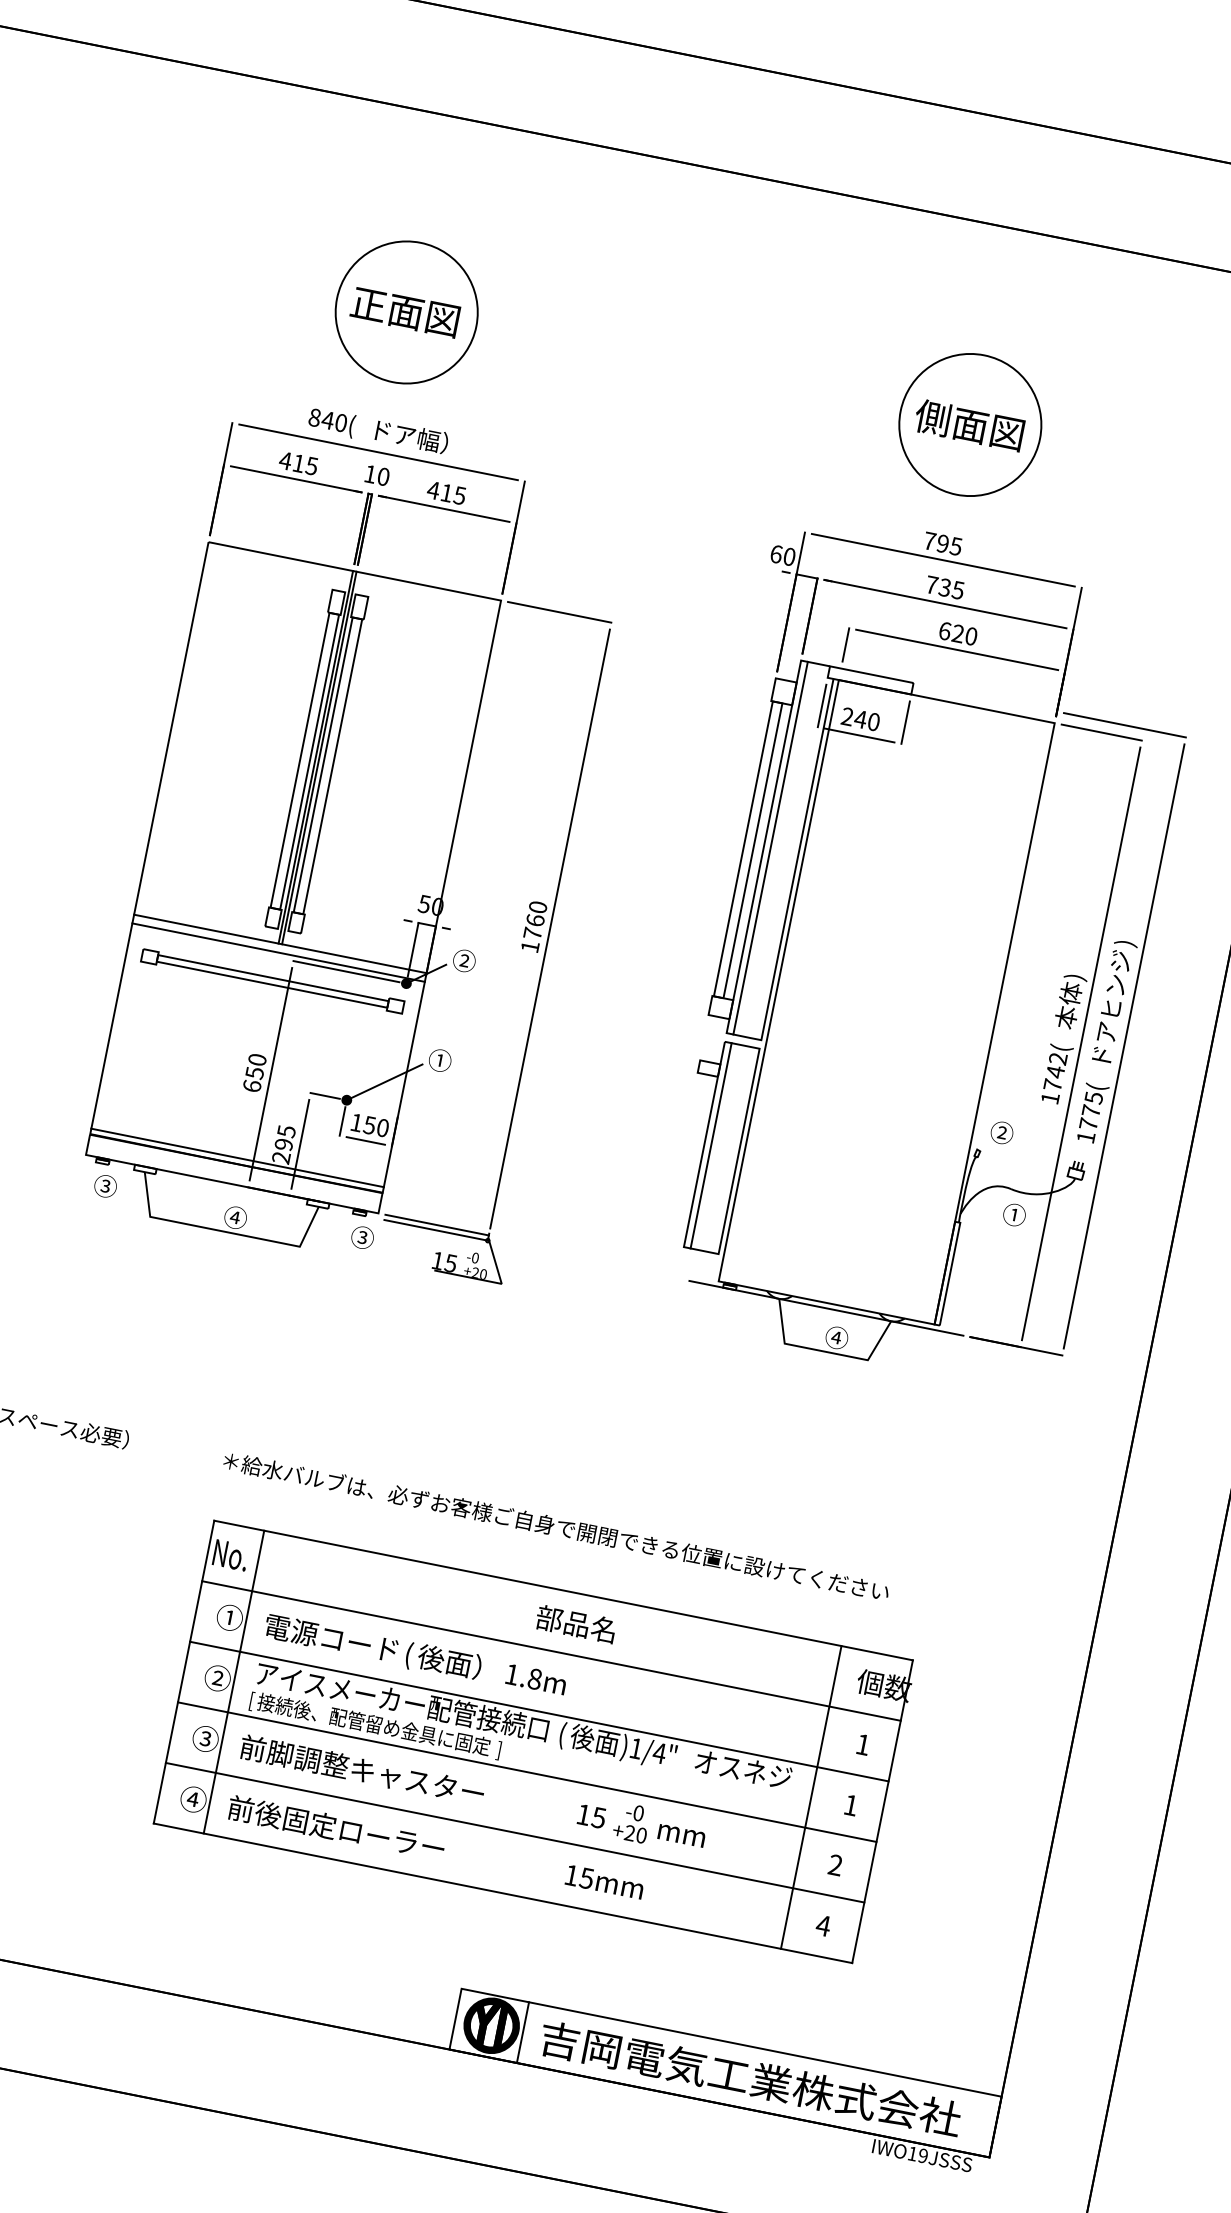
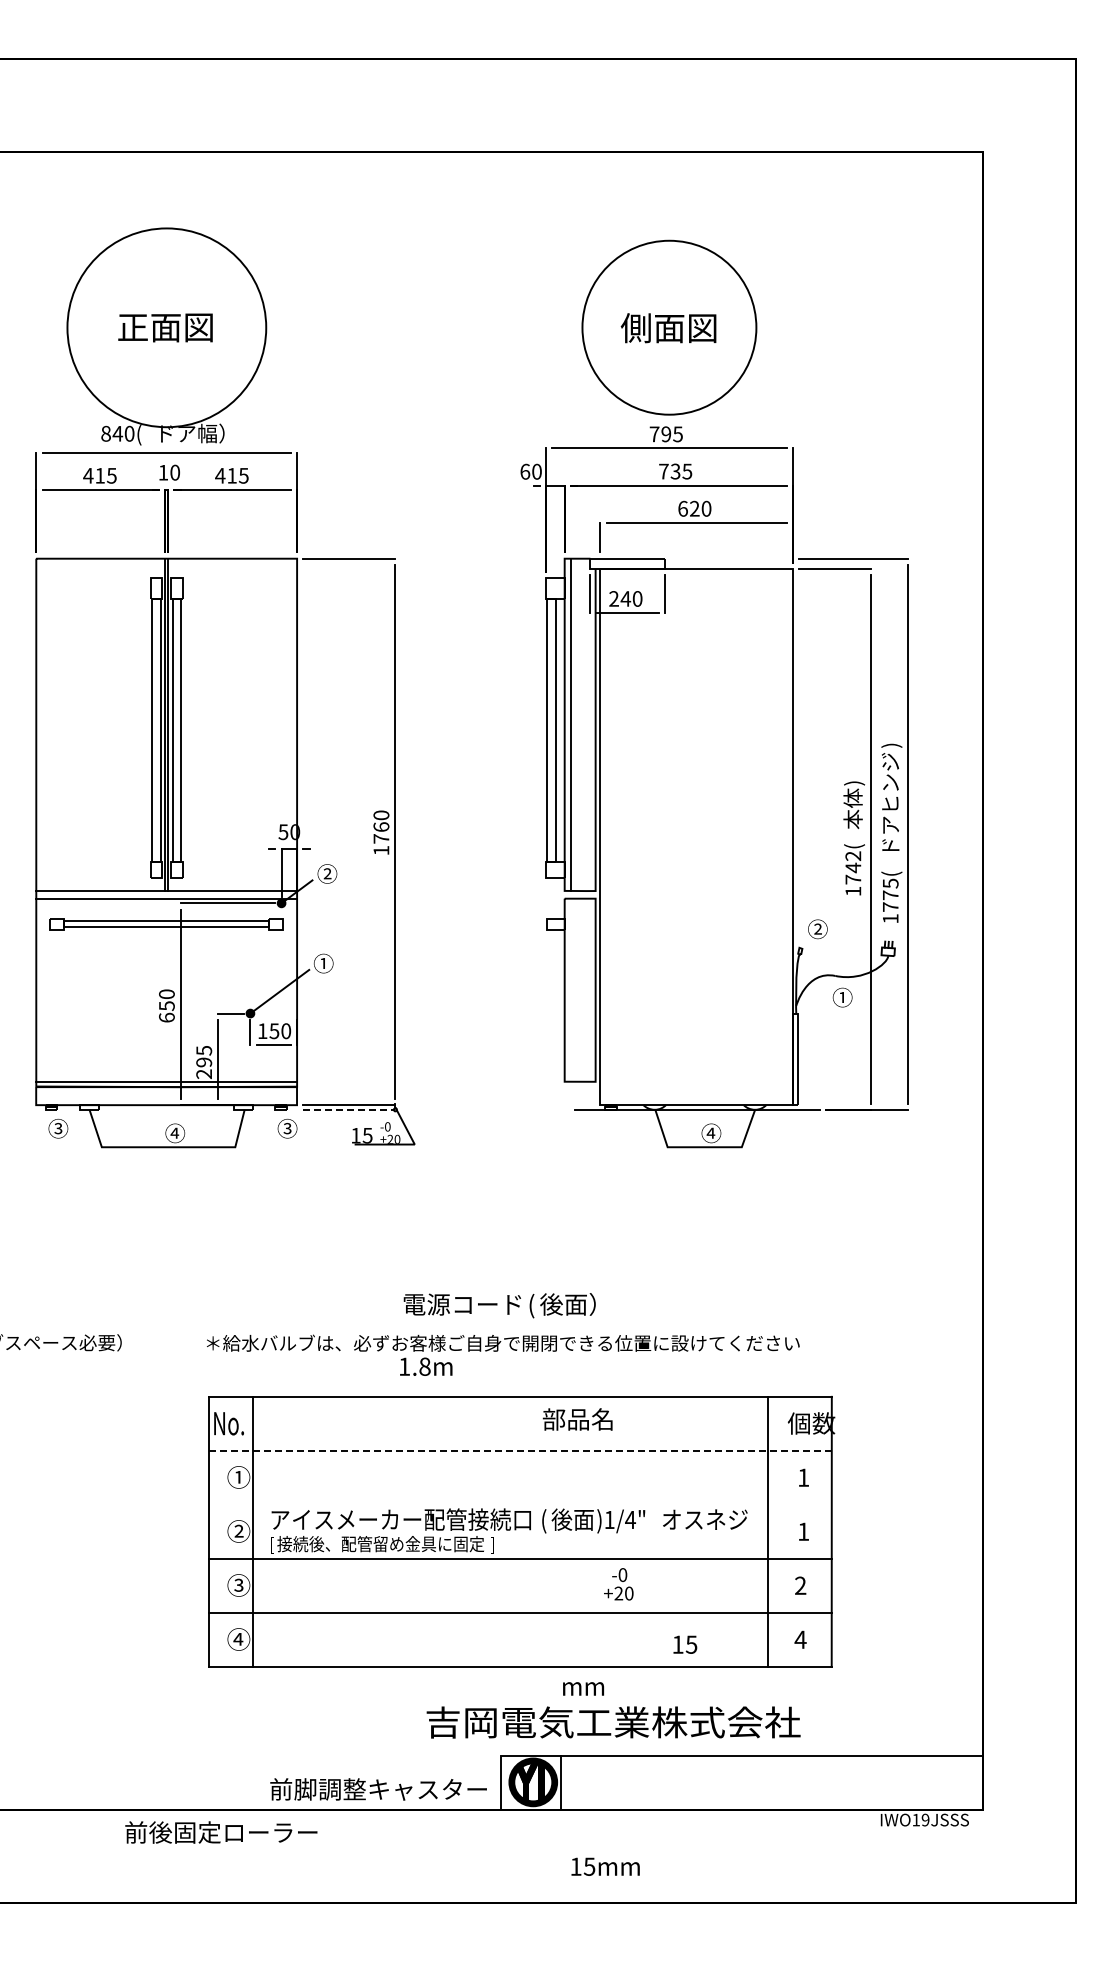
circle: (406, 312) -> (166, 327), size x1.6
circle: (970, 424) -> (669, 327), size x1.4
line: (711, 1144) -> (570, 989), removed
line: (436, 1230) -> (349, 1109), solid -> dashed
text: (575, 1624) -> (577, 1419), moved
text: (372, 1647) -> (499, 1305), moved
line: (551, 1650) -> (520, 1450), solid -> dashed
text: (536, 1679) -> (426, 1366), moved
line: (538, 1711) -> (519, 1504), removed
text: (362, 1770) -> (378, 1789), moved
text: (592, 1816) -> (685, 1644), moved
text: (336, 1828) -> (221, 1832), moved
text: (681, 1835) -> (583, 1688), moved
text: (604, 1881) -> (605, 1866), moved
text: (750, 2078) -> (613, 1722), moved

